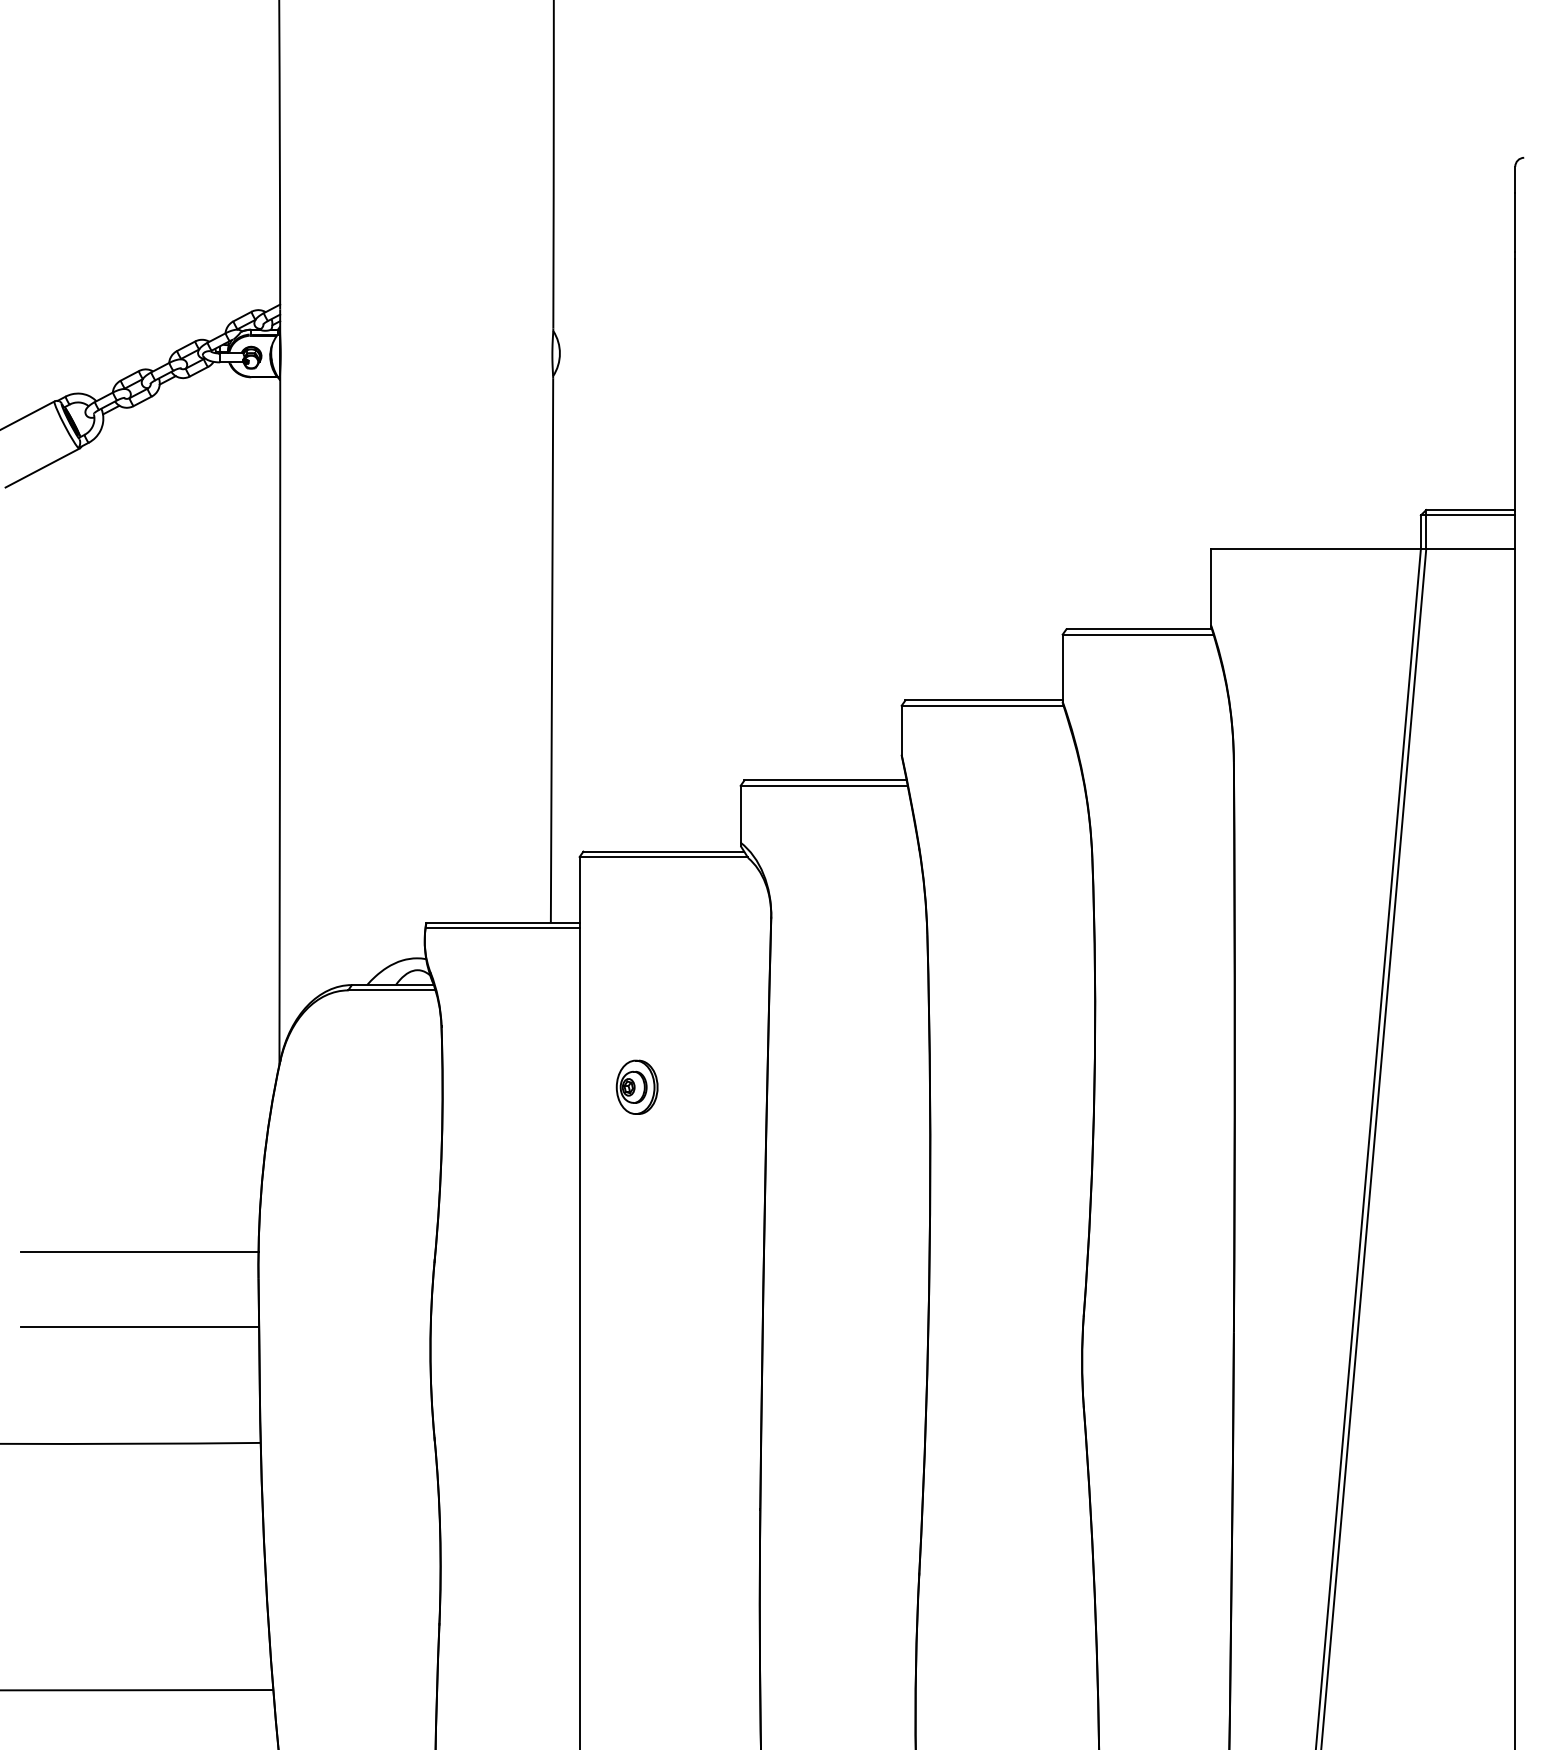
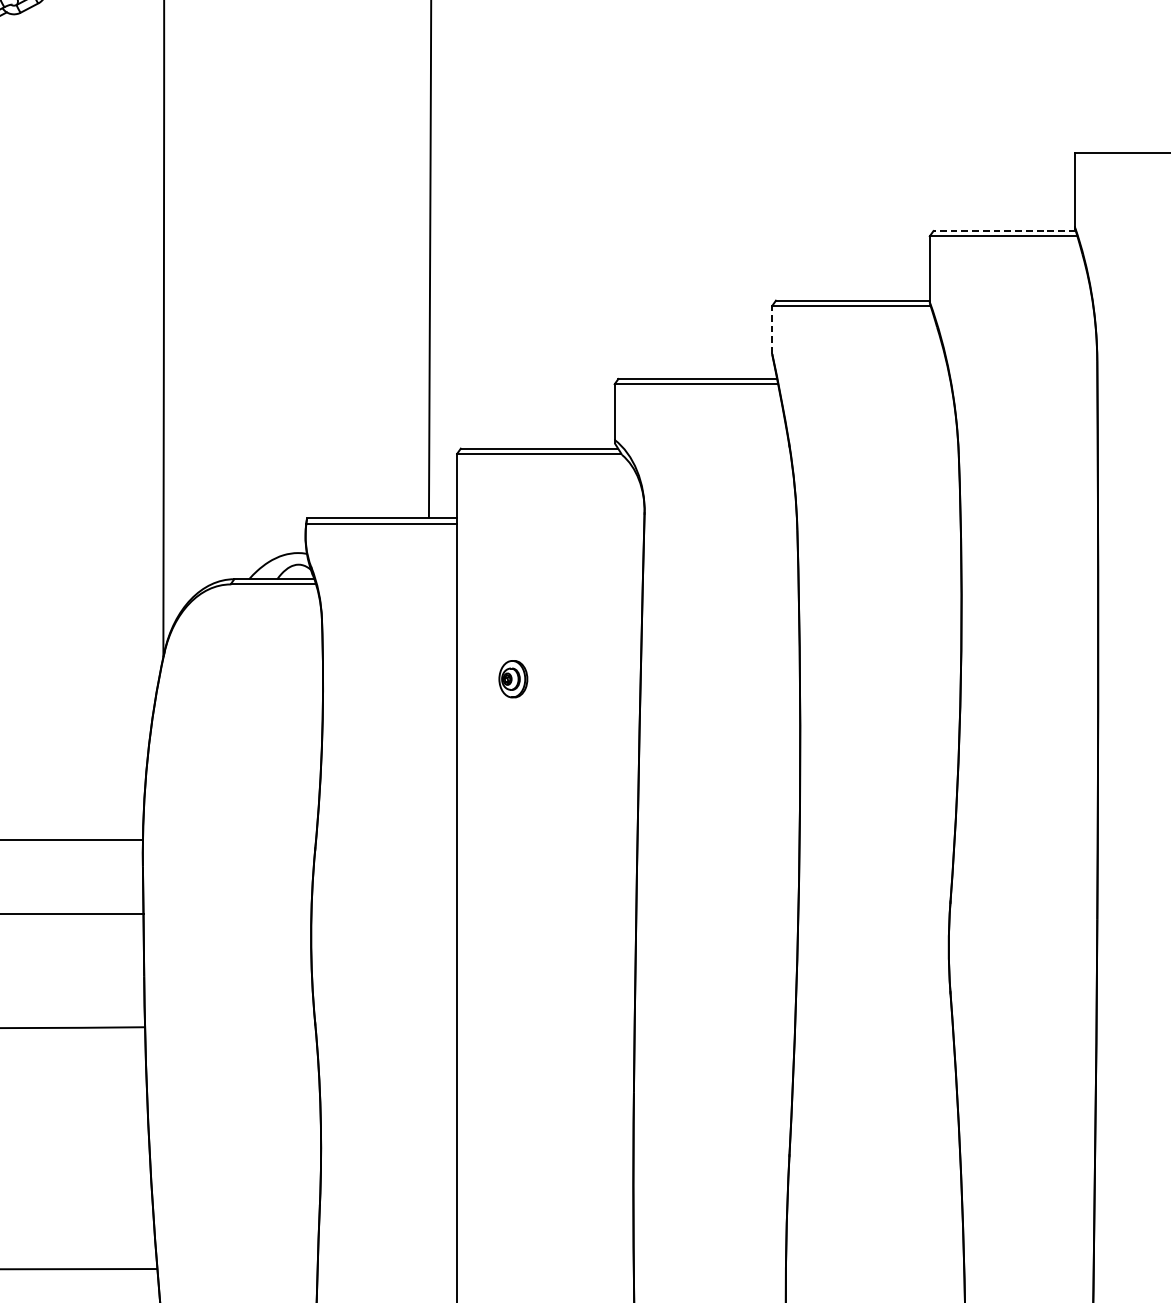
line: (1139, 629) -> (1004, 231), solid -> dashed
line: (901, 730) -> (772, 330), solid -> dashed
part: (636, 1086) -> (512, 678), size x0.7

